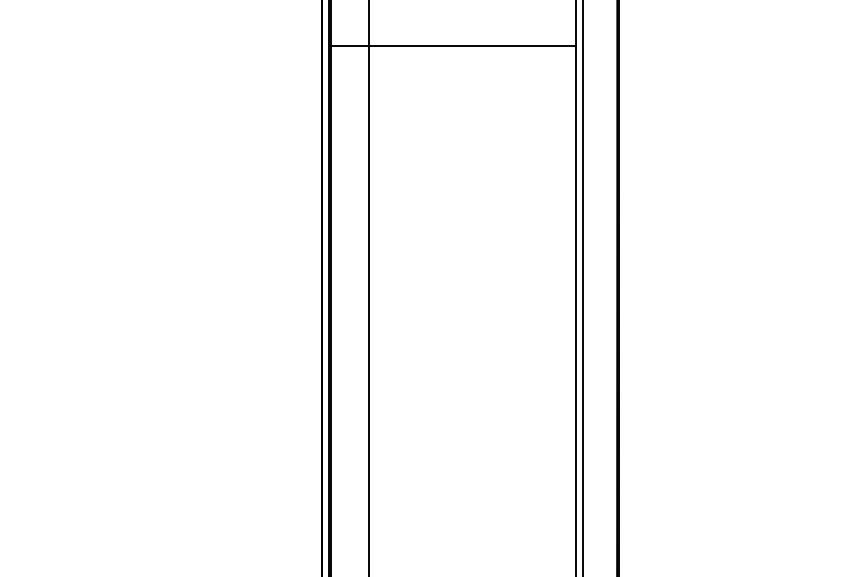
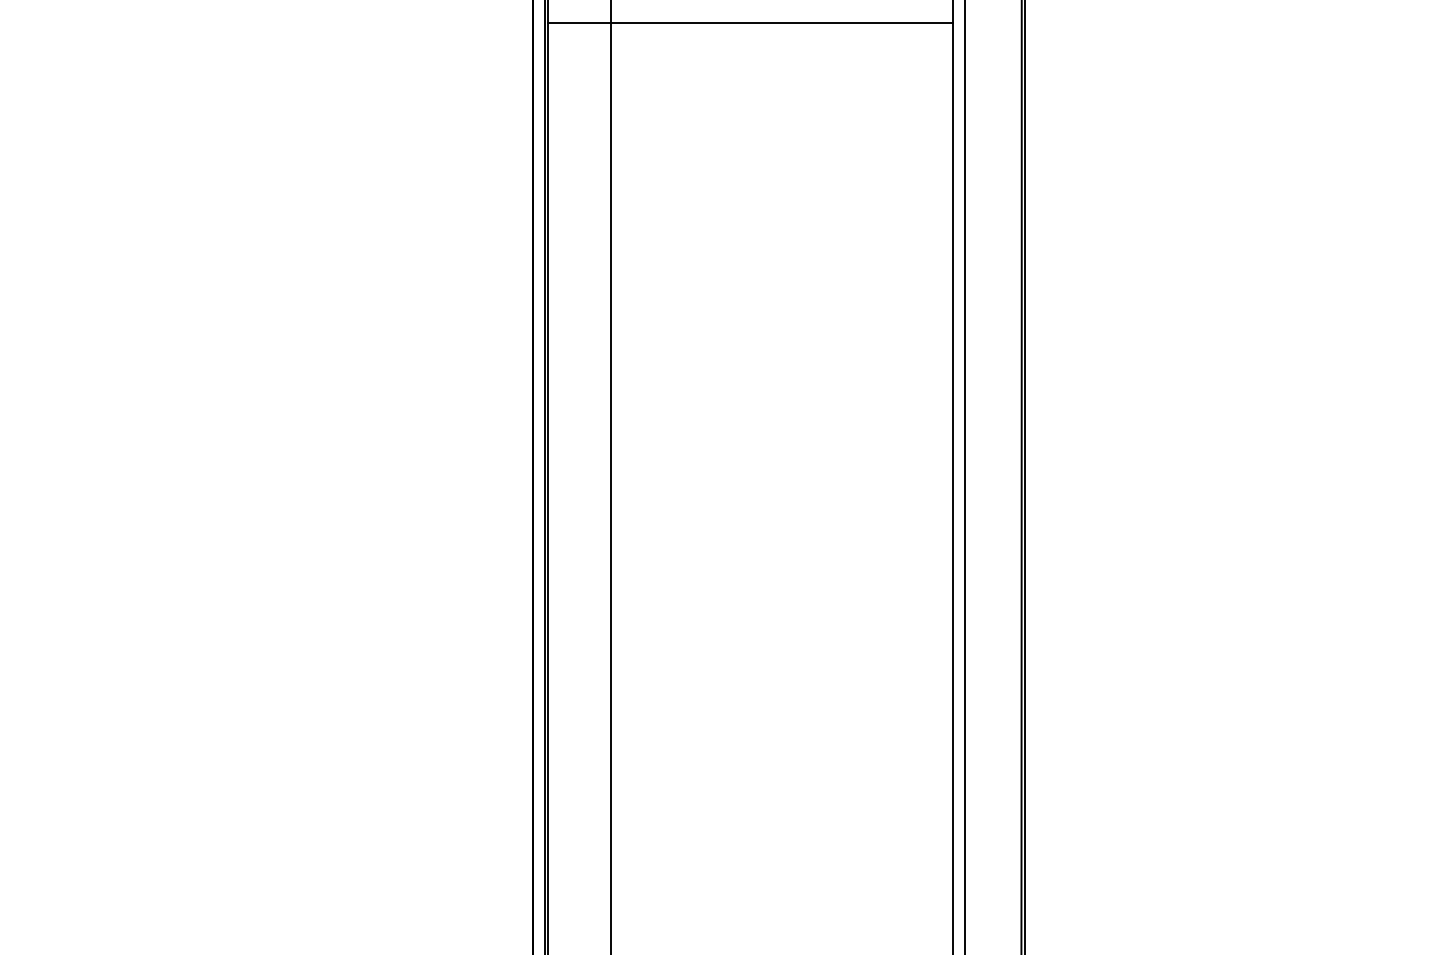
line: (453, 46) -> (750, 24), moved

